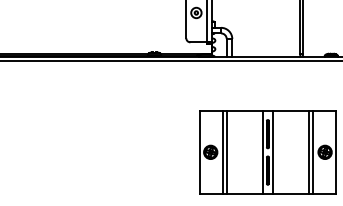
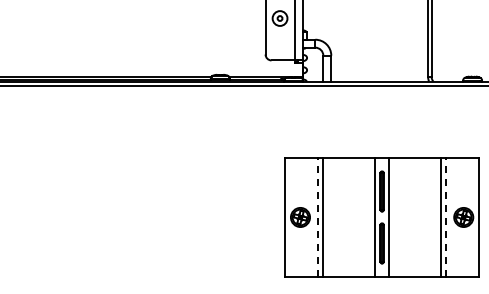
line: (222, 151) -> (317, 216), solid -> dashed
line: (313, 151) -> (446, 216), solid -> dashed

